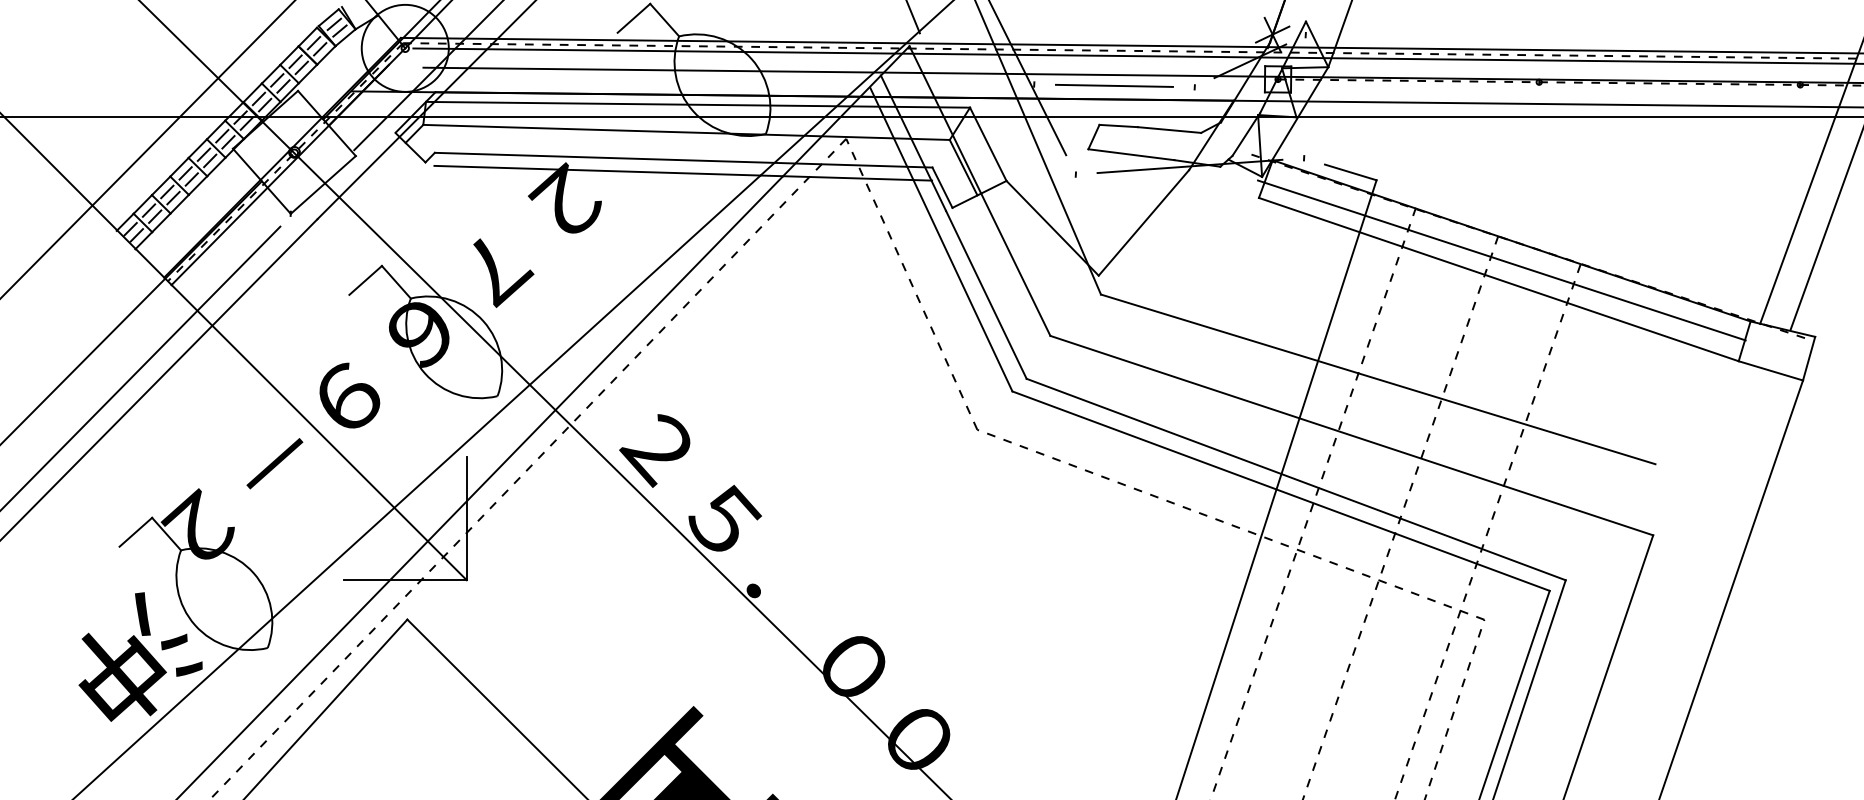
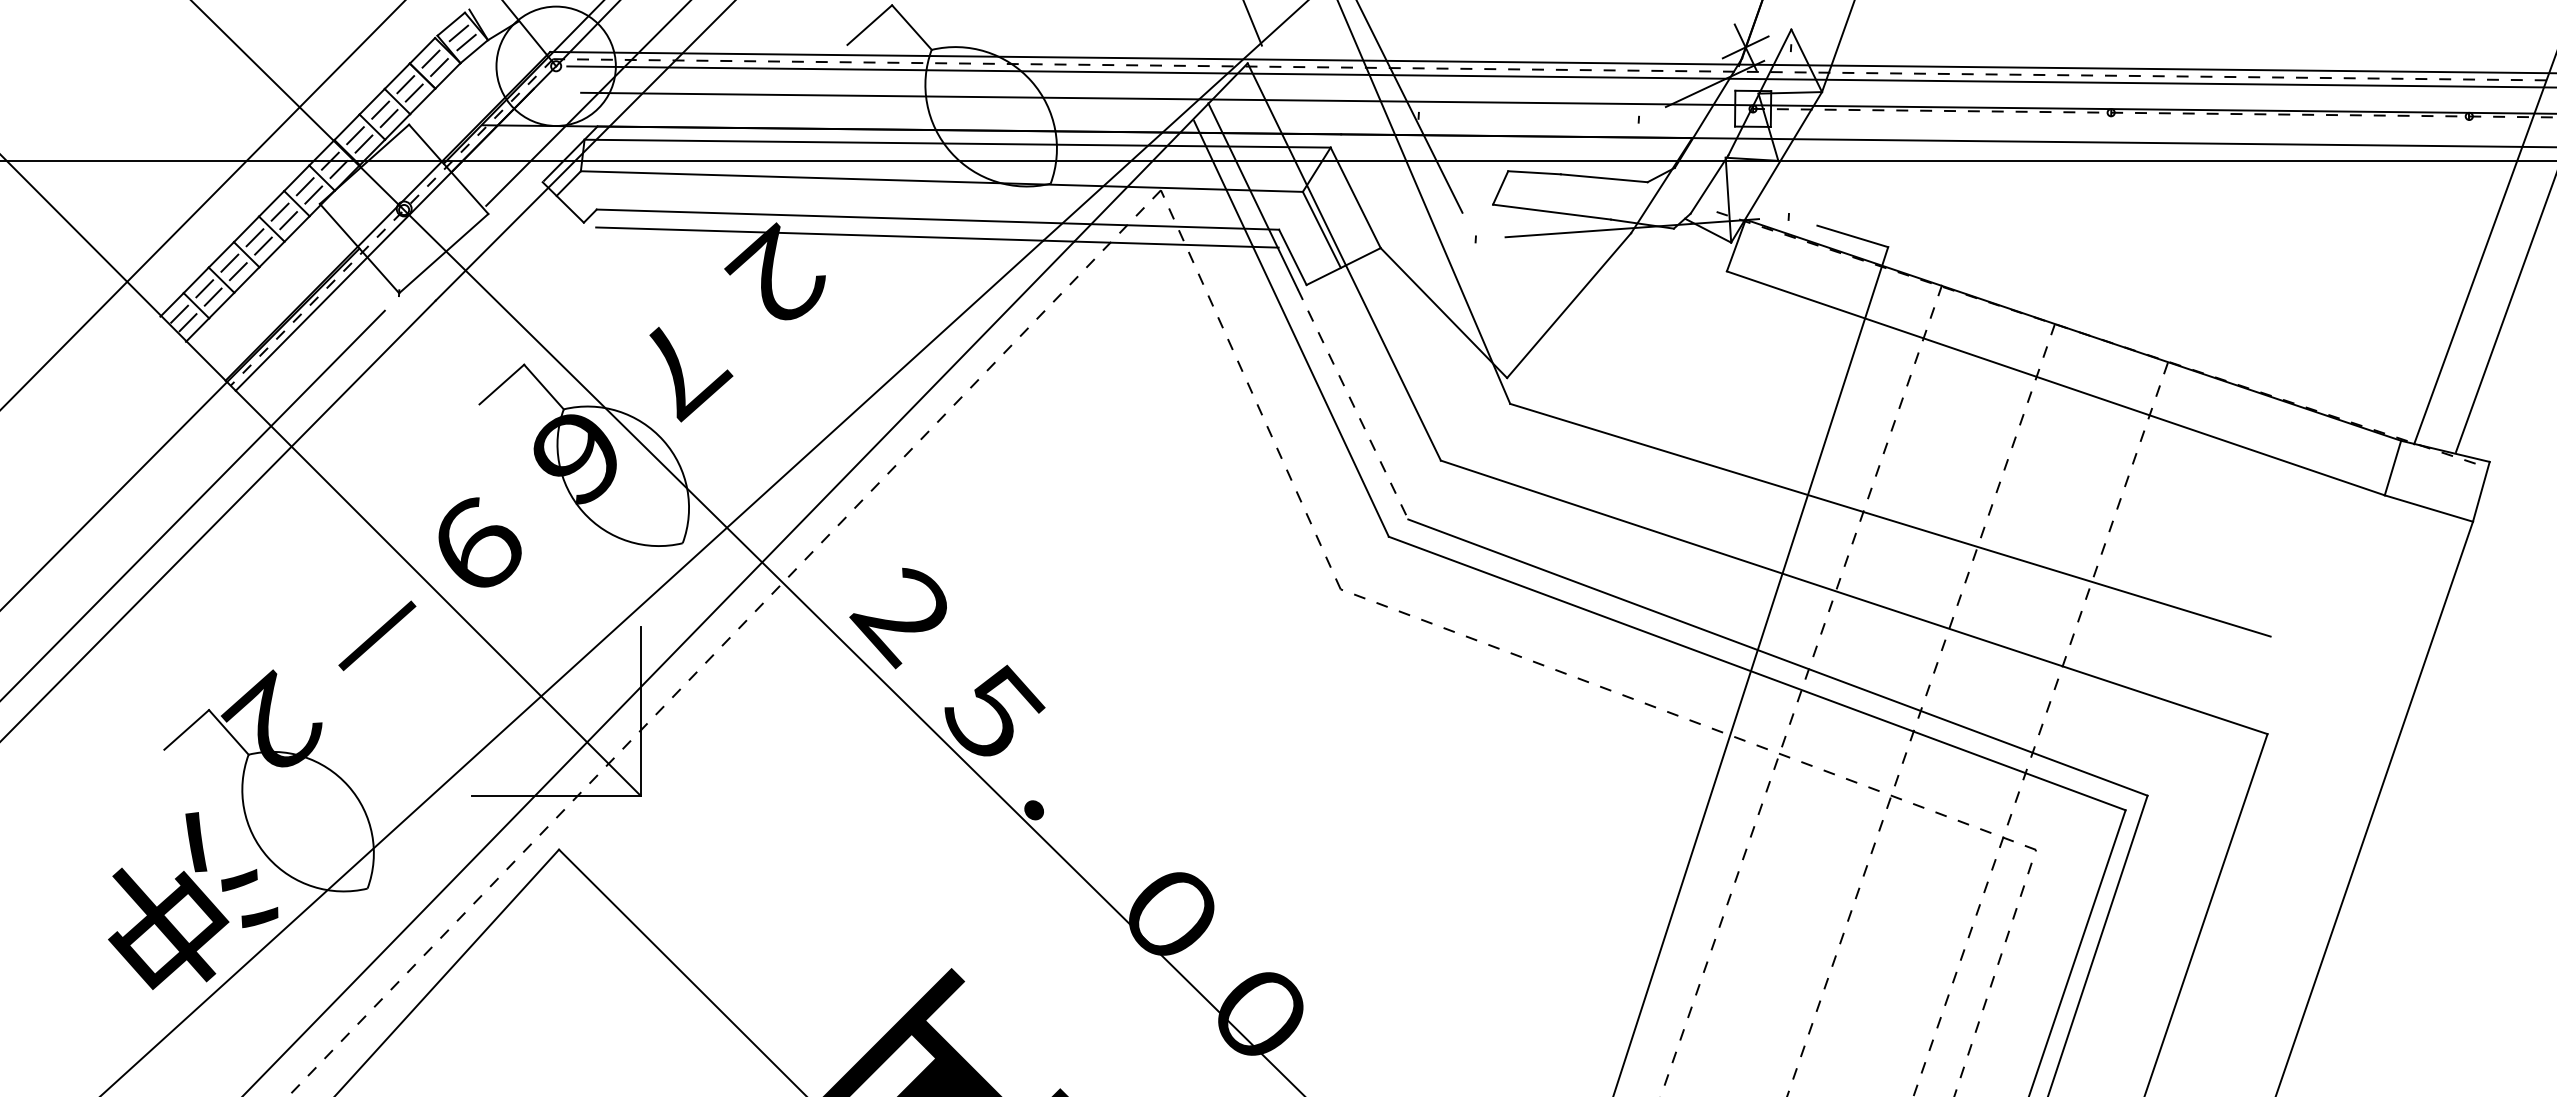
line: (1114, 85) -> (1528, 117), removed
line: (1501, 259) -> (2059, 356), removed
line: (986, 294) -> (1353, 404), solid -> dashed

